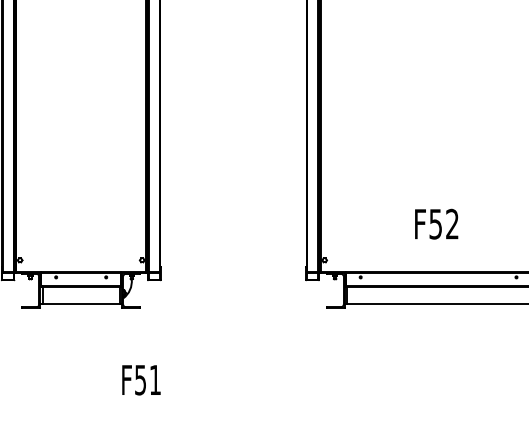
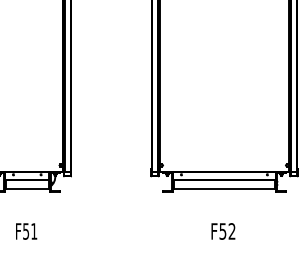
text: (436, 224) -> (223, 231), moved
text: (141, 380) -> (26, 231), moved

